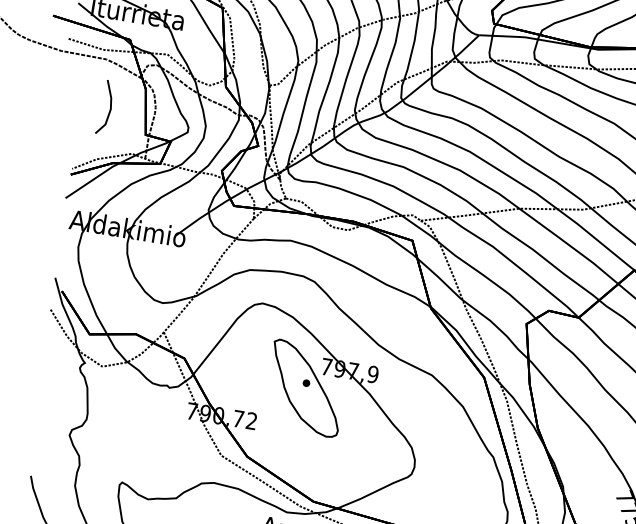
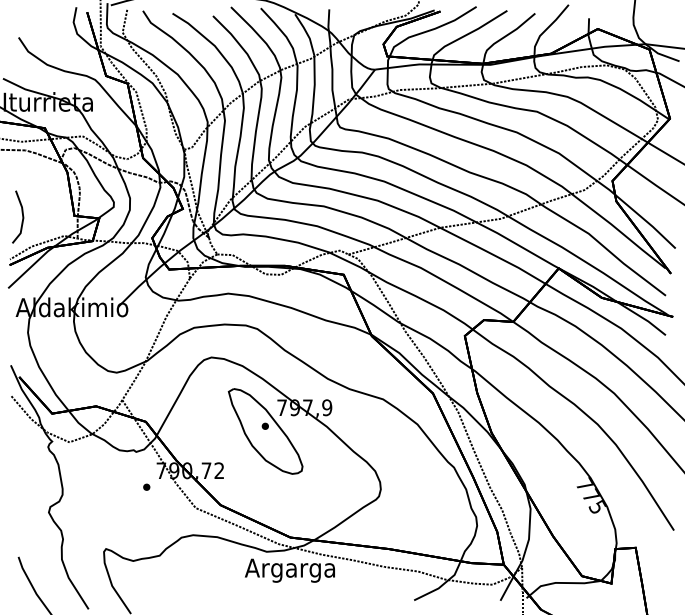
line: (110, 107) -> (22, 216), moved
part: (174, 425) -> (146, 486), added

